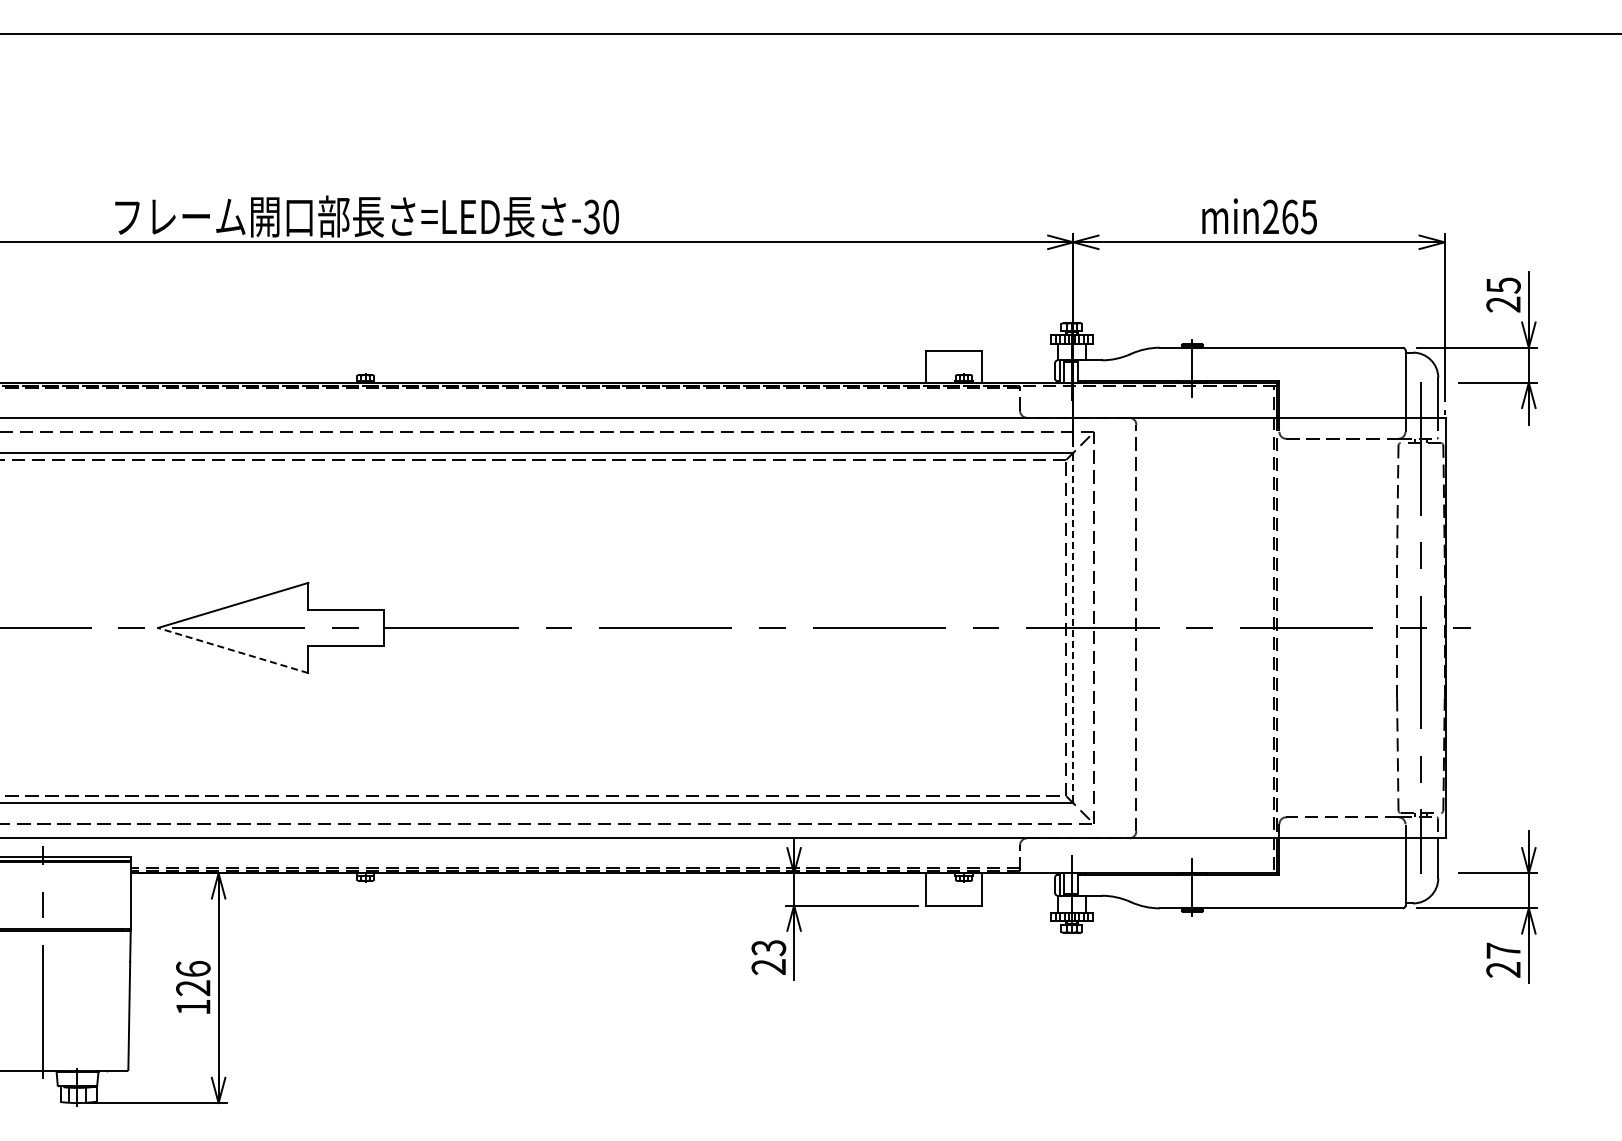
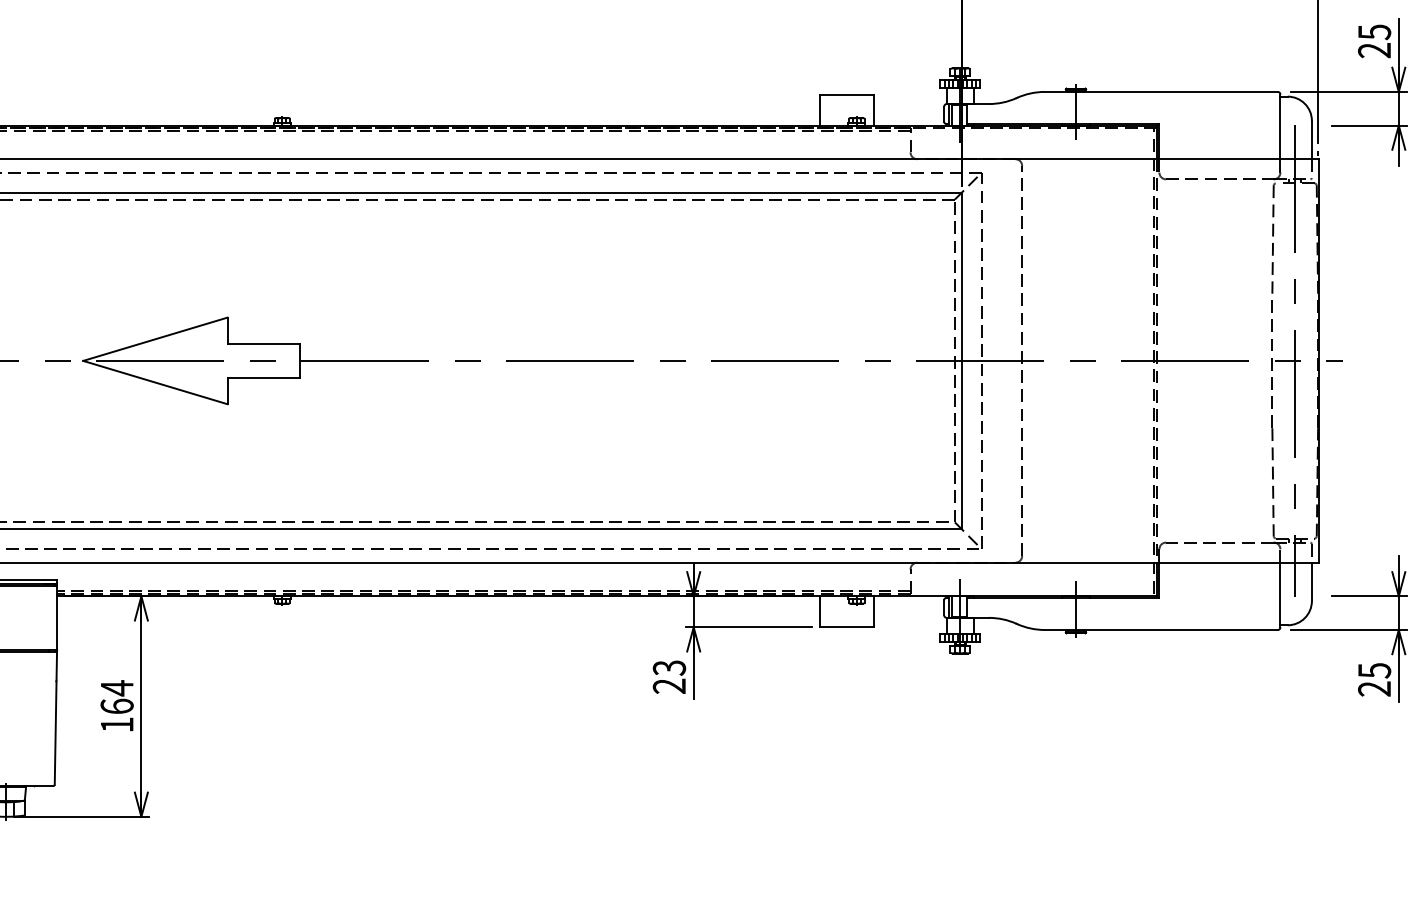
line: (1073, 628) -> (961, 361), dashed -> solid
line: (232, 650) -> (154, 382), dashed -> solid
text: (1503, 950) -> (1374, 670), 27 -> 25
text: (193, 978) -> (117, 697), 126 -> 164

